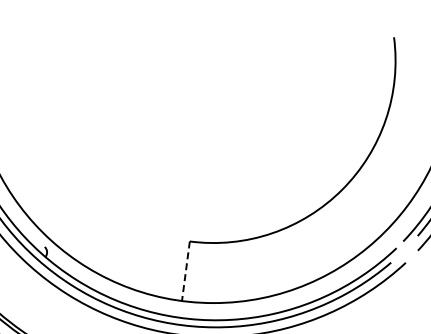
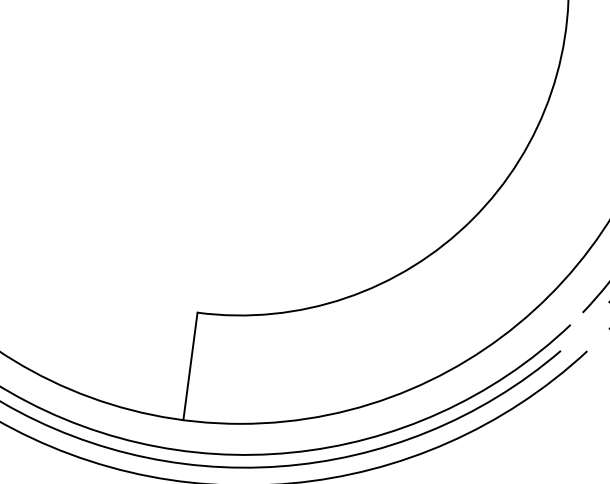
line: (185, 271) -> (189, 366), dashed -> solid

